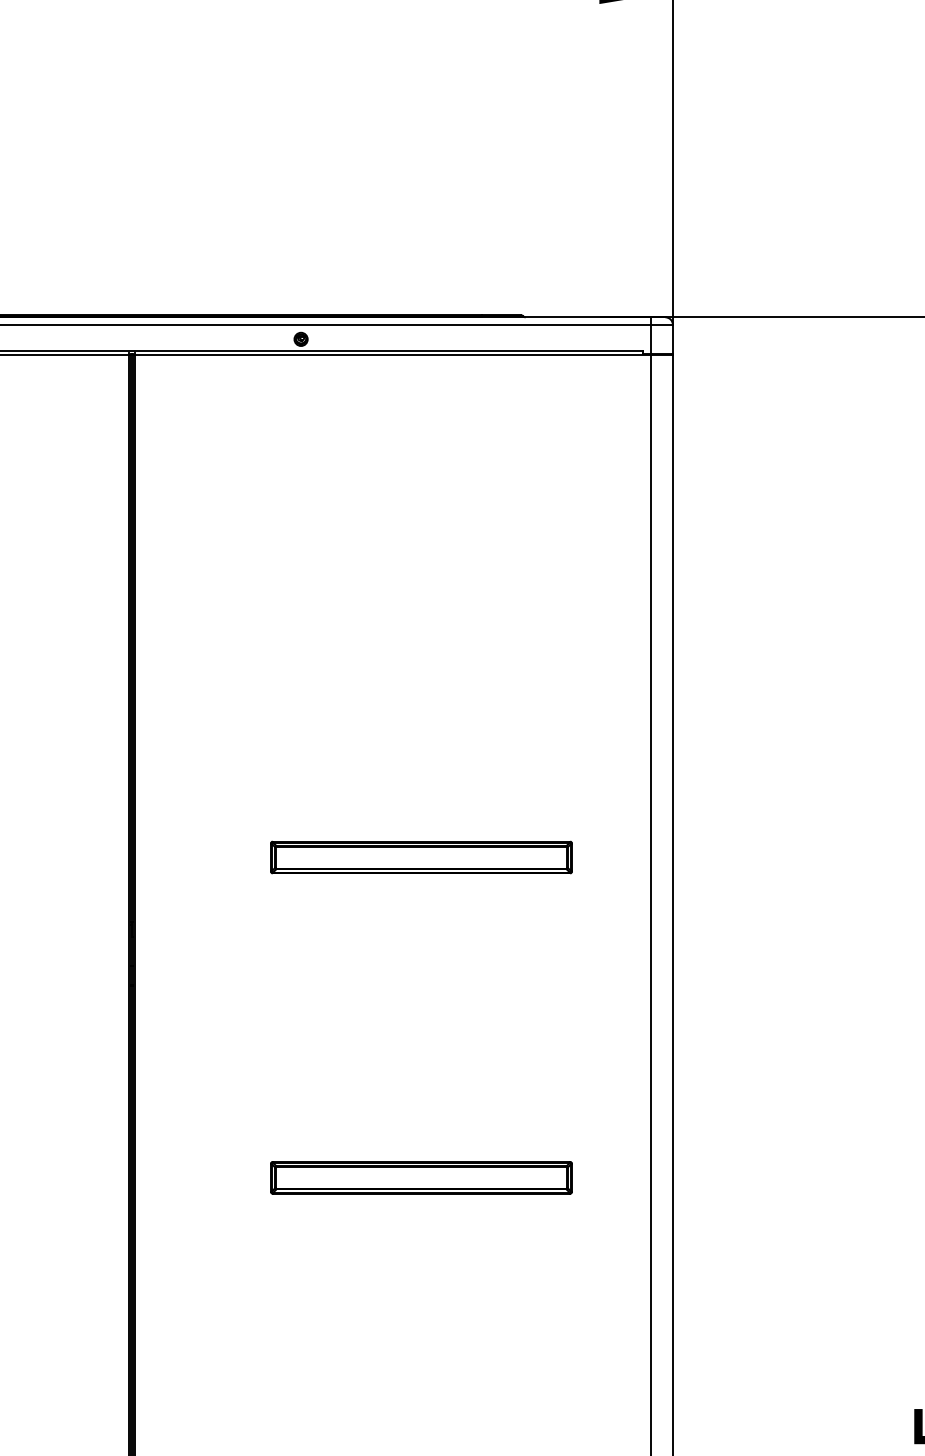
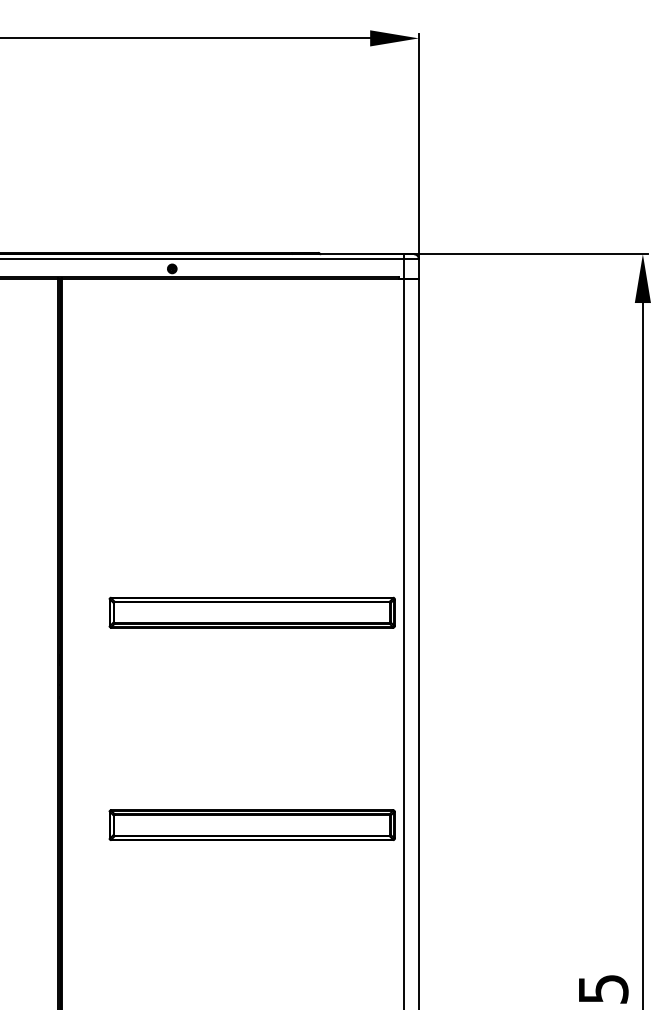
part: (420, 857) -> (251, 612), size x1.43
part: (420, 1176) -> (251, 824), size x1.43

